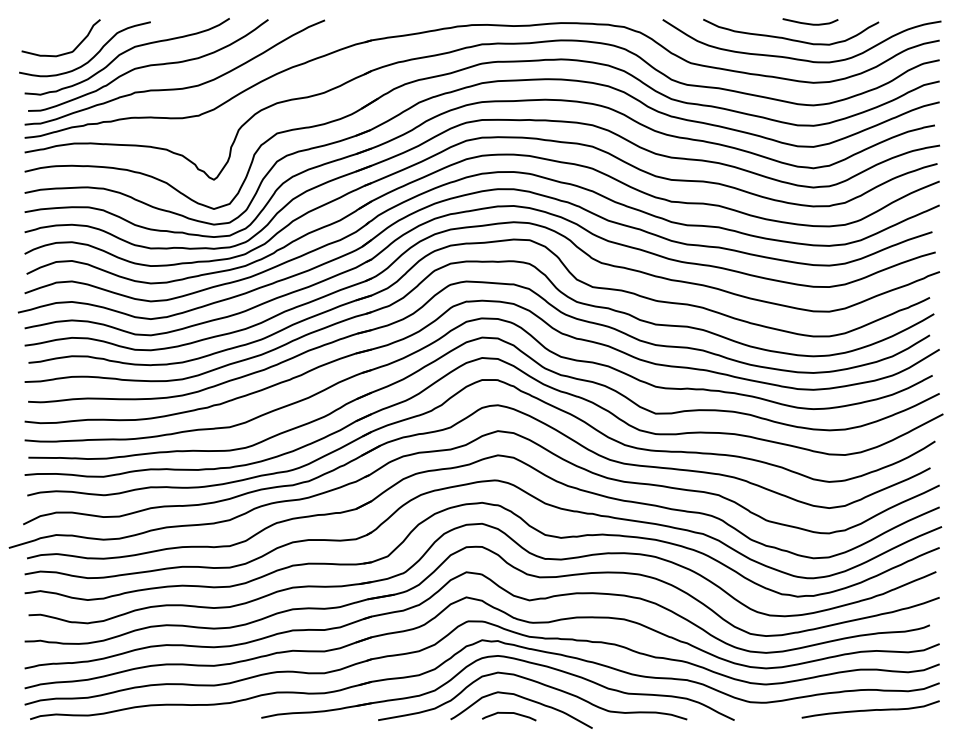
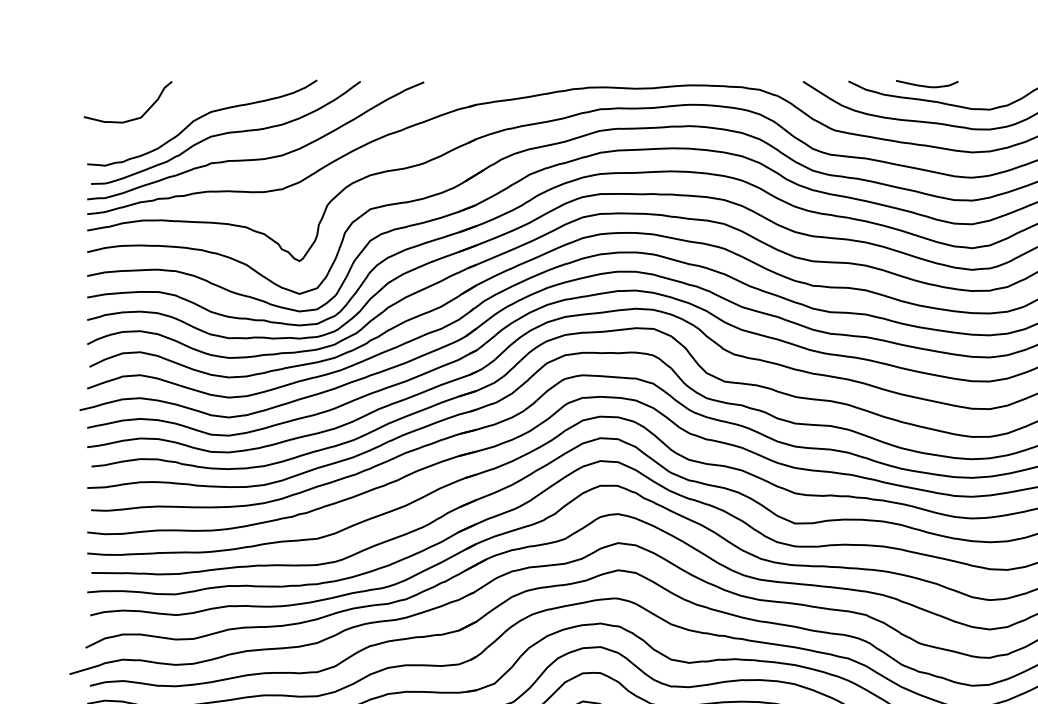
curve: (810, 23) -> (927, 85), moved
curve: (91, 57) -> (162, 123), removed

